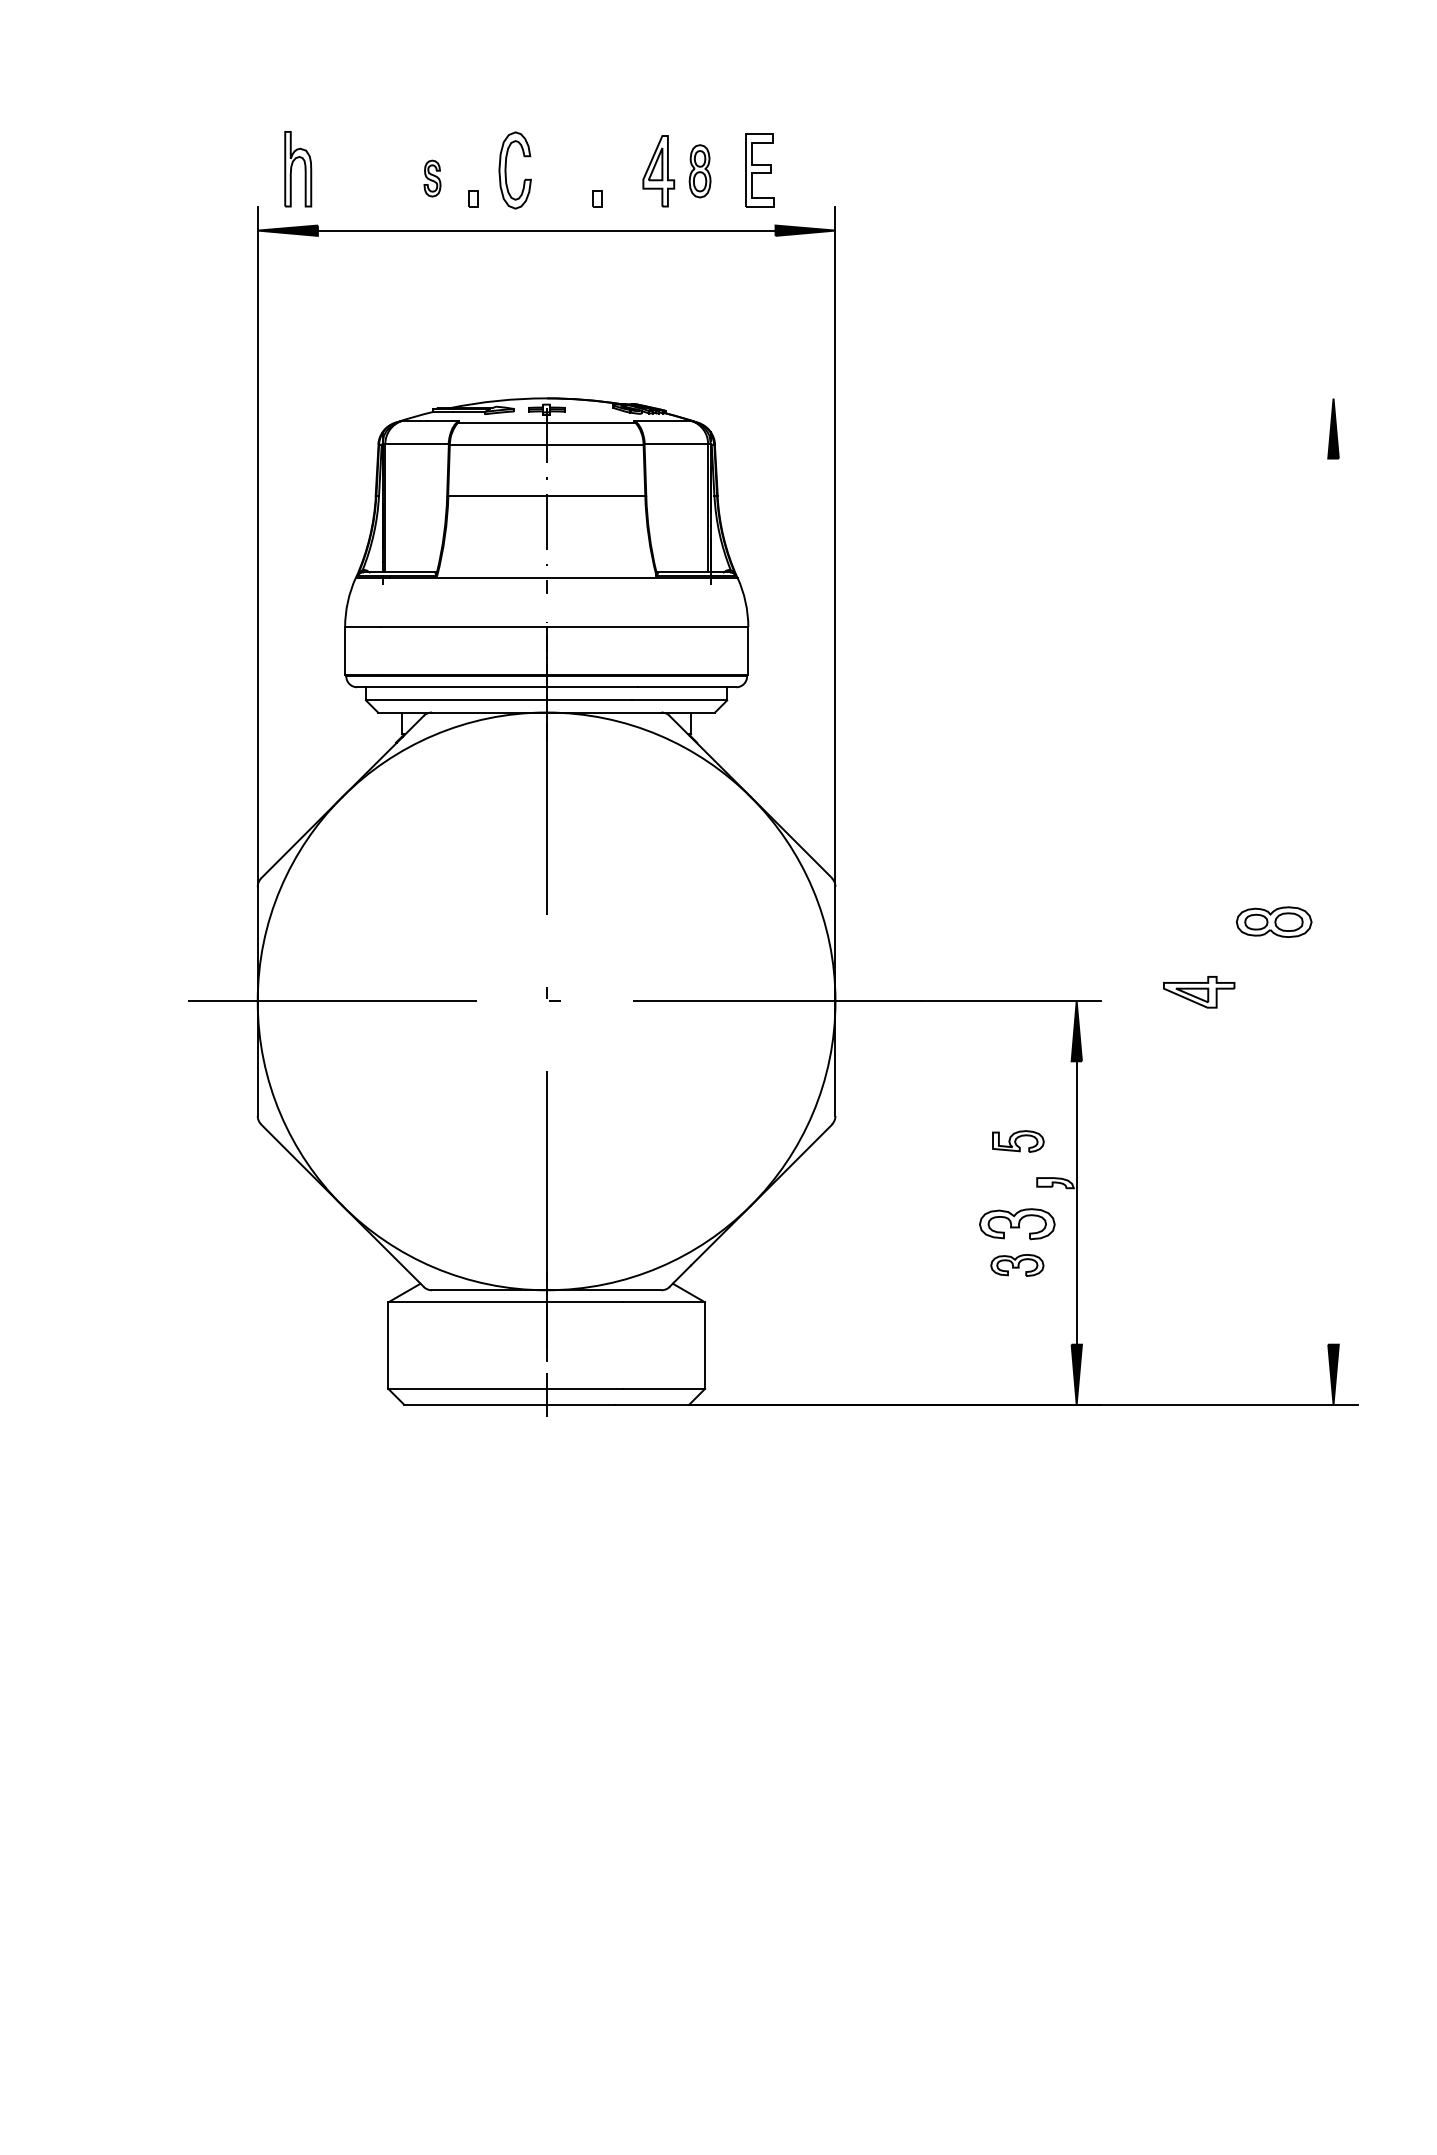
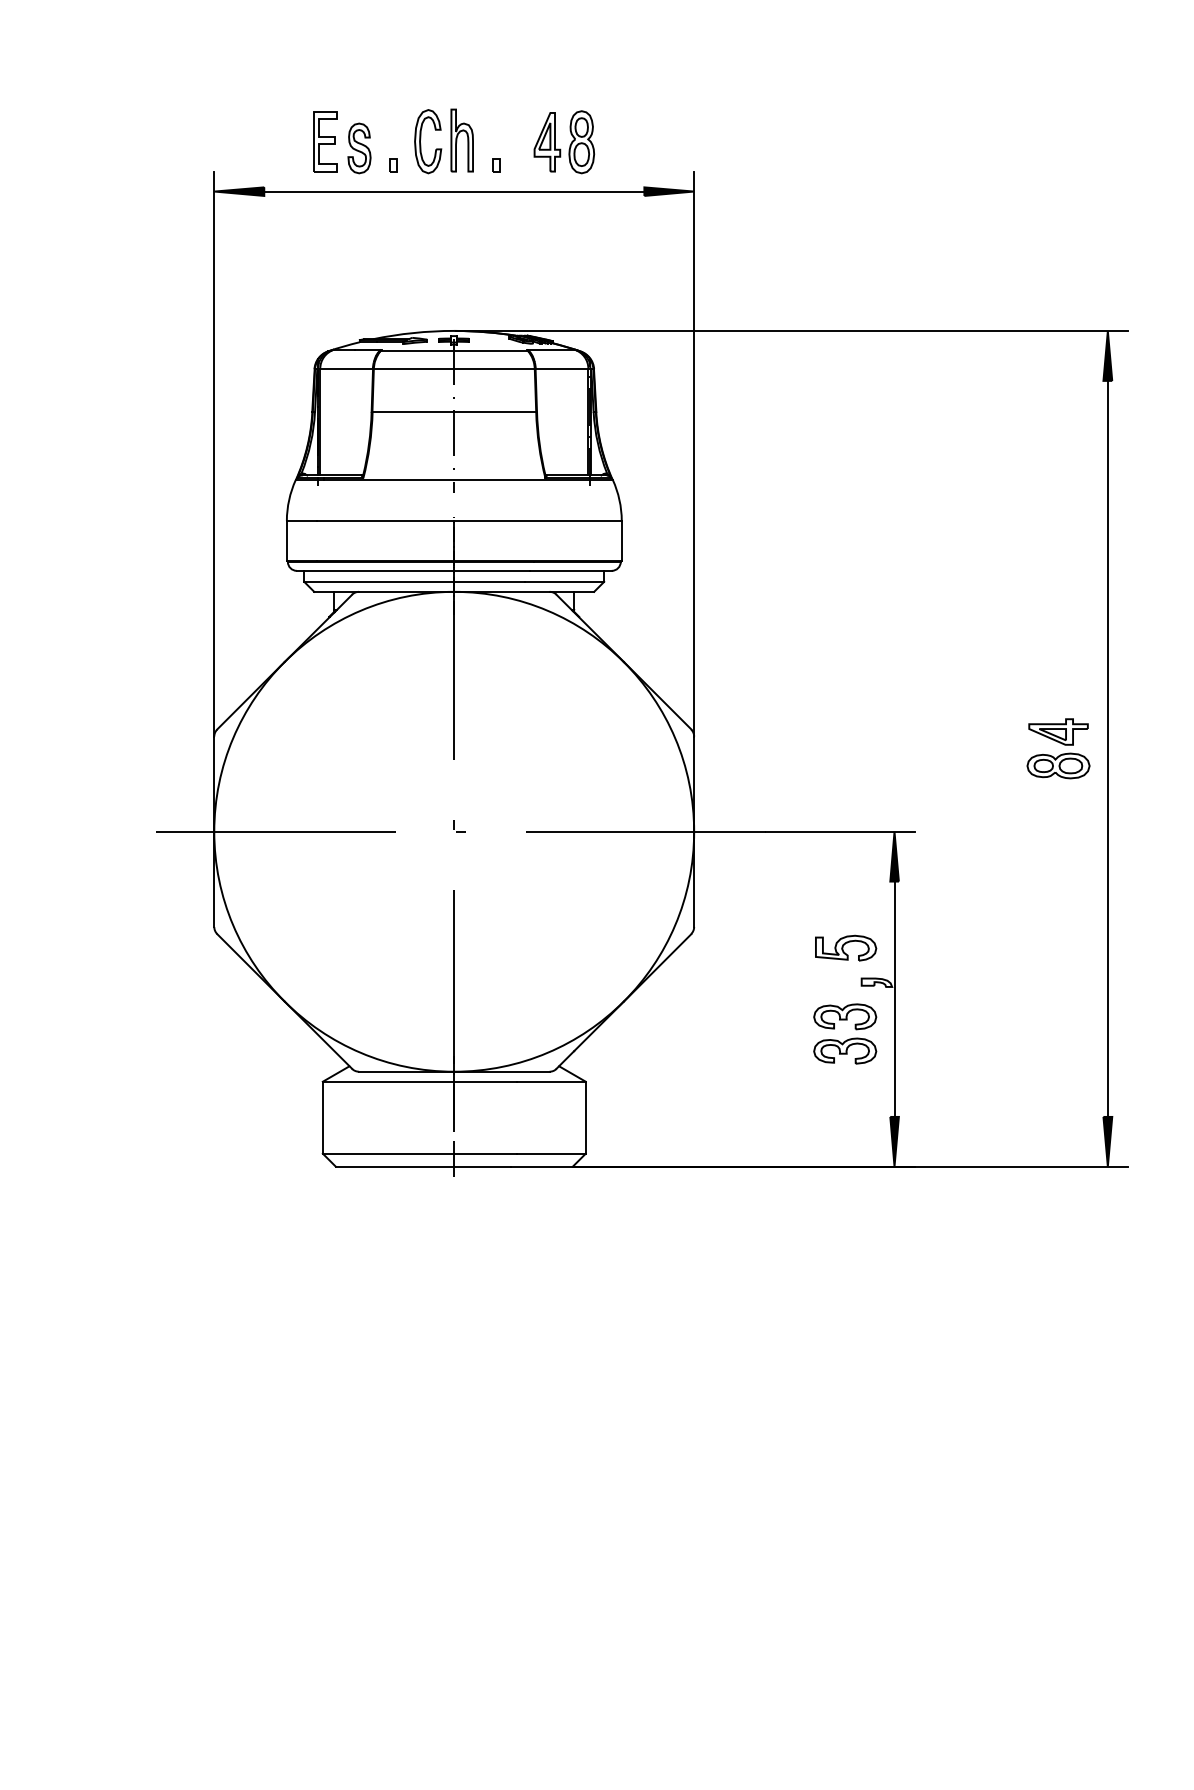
part: (298, 169) -> (462, 140), moved
part: (759, 170) -> (325, 141), moved
part: (699, 171) -> (581, 142), size x1.43
part: (432, 178) -> (359, 148), size x1.67
line: (953, 398) -> (792, 331), added
line: (1333, 901) -> (1107, 748), added
part: (1199, 992) -> (1058, 732), moved
part: (1018, 1141) -> (846, 948), size x1.43
part: (1017, 1265) -> (845, 1051), size x1.43

